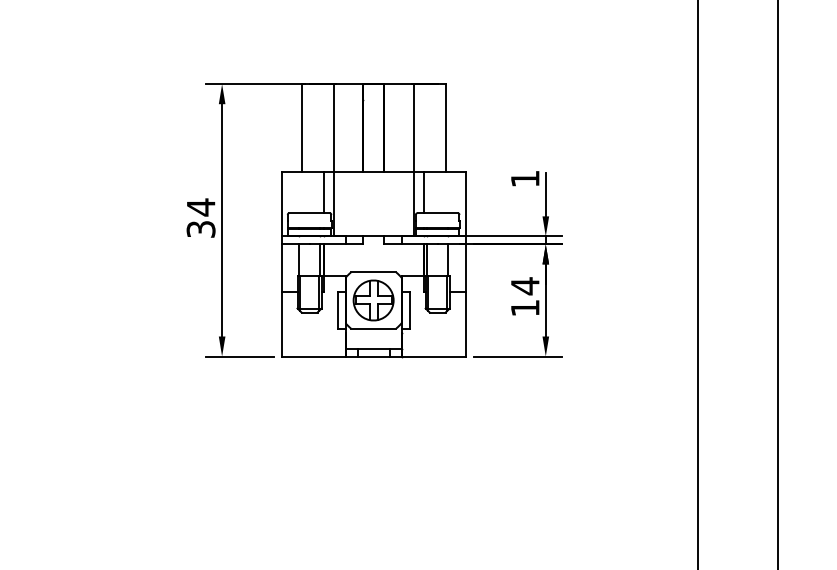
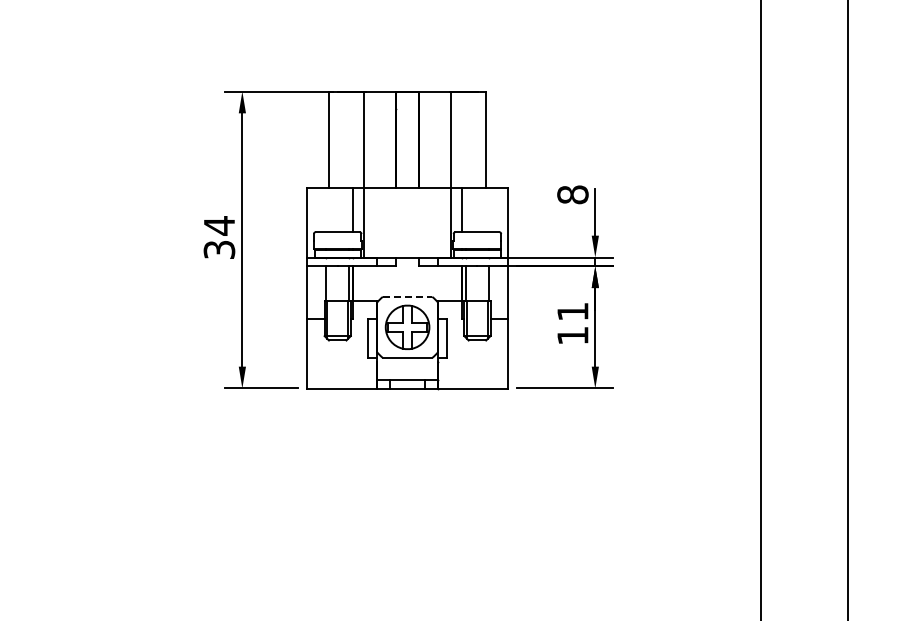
text: (524, 178) -> (572, 194), 1 -> 8
line: (373, 272) -> (407, 296), solid -> dashed
text: (524, 285) -> (572, 311), 14 -> 11

